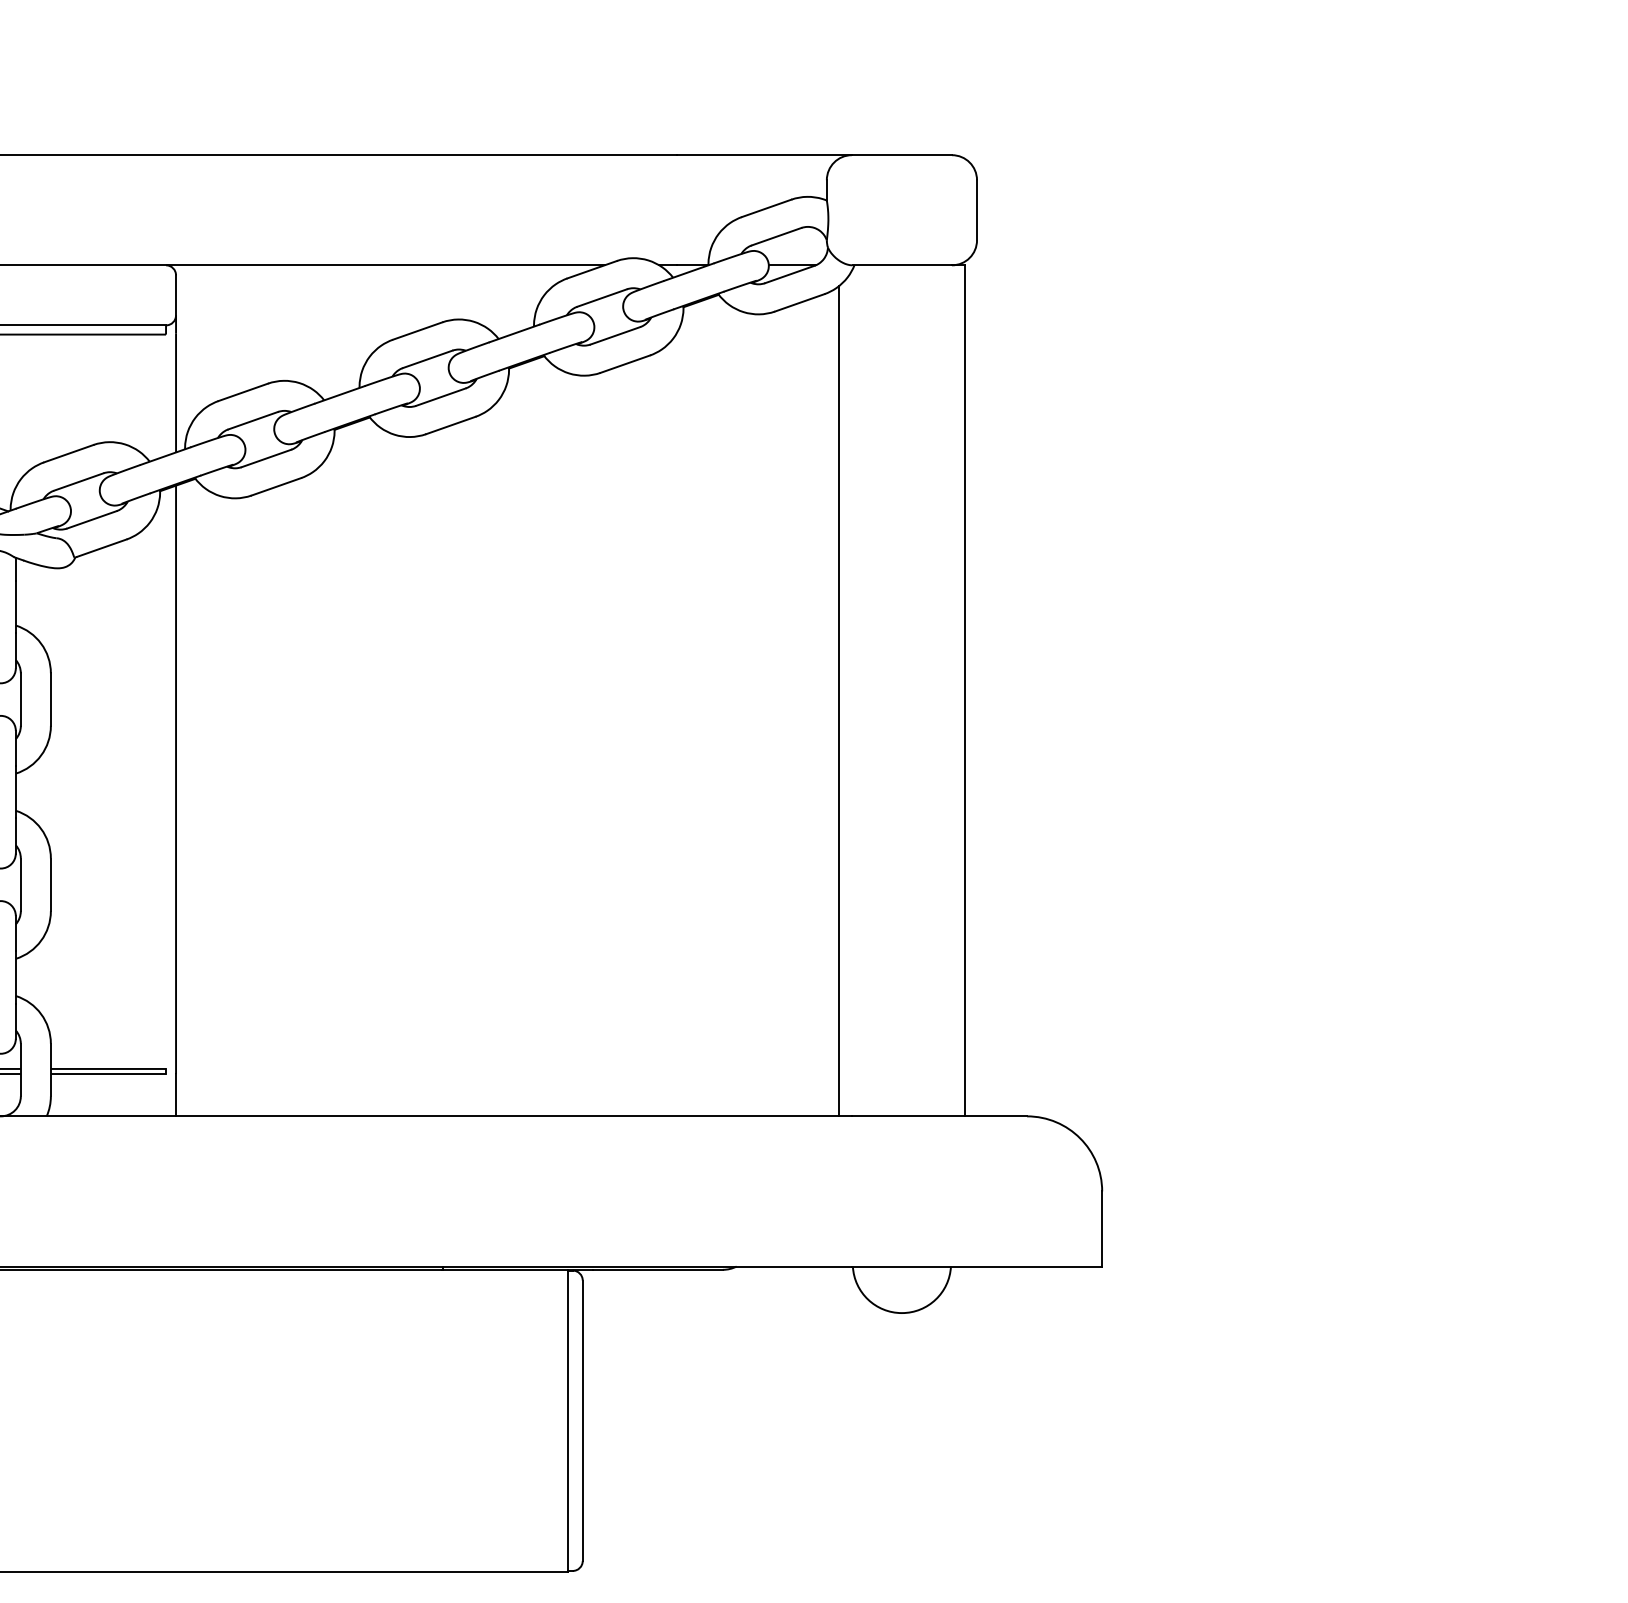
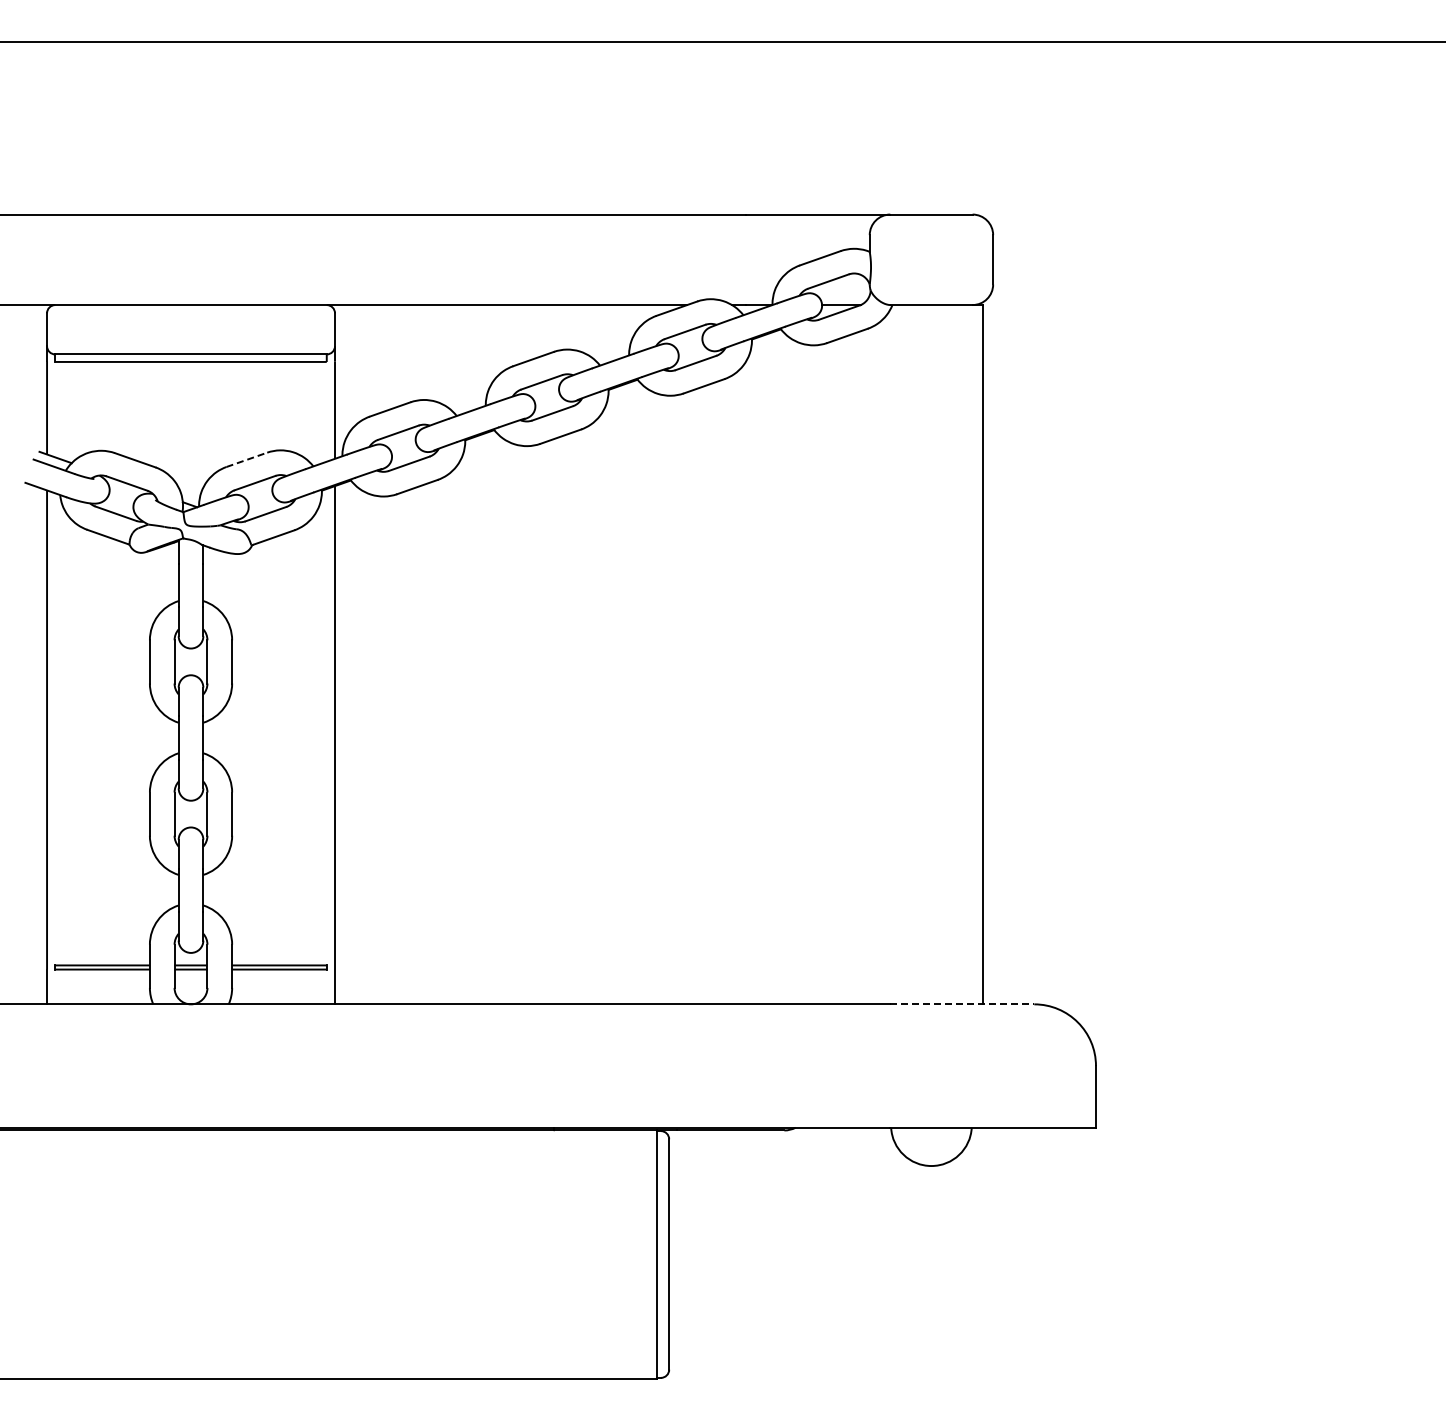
line: (68, 453) -> (246, 459), solid -> dashed
line: (839, 700) -> (880, 662), removed
line: (939, 1116) -> (962, 1004), solid -> dashed

